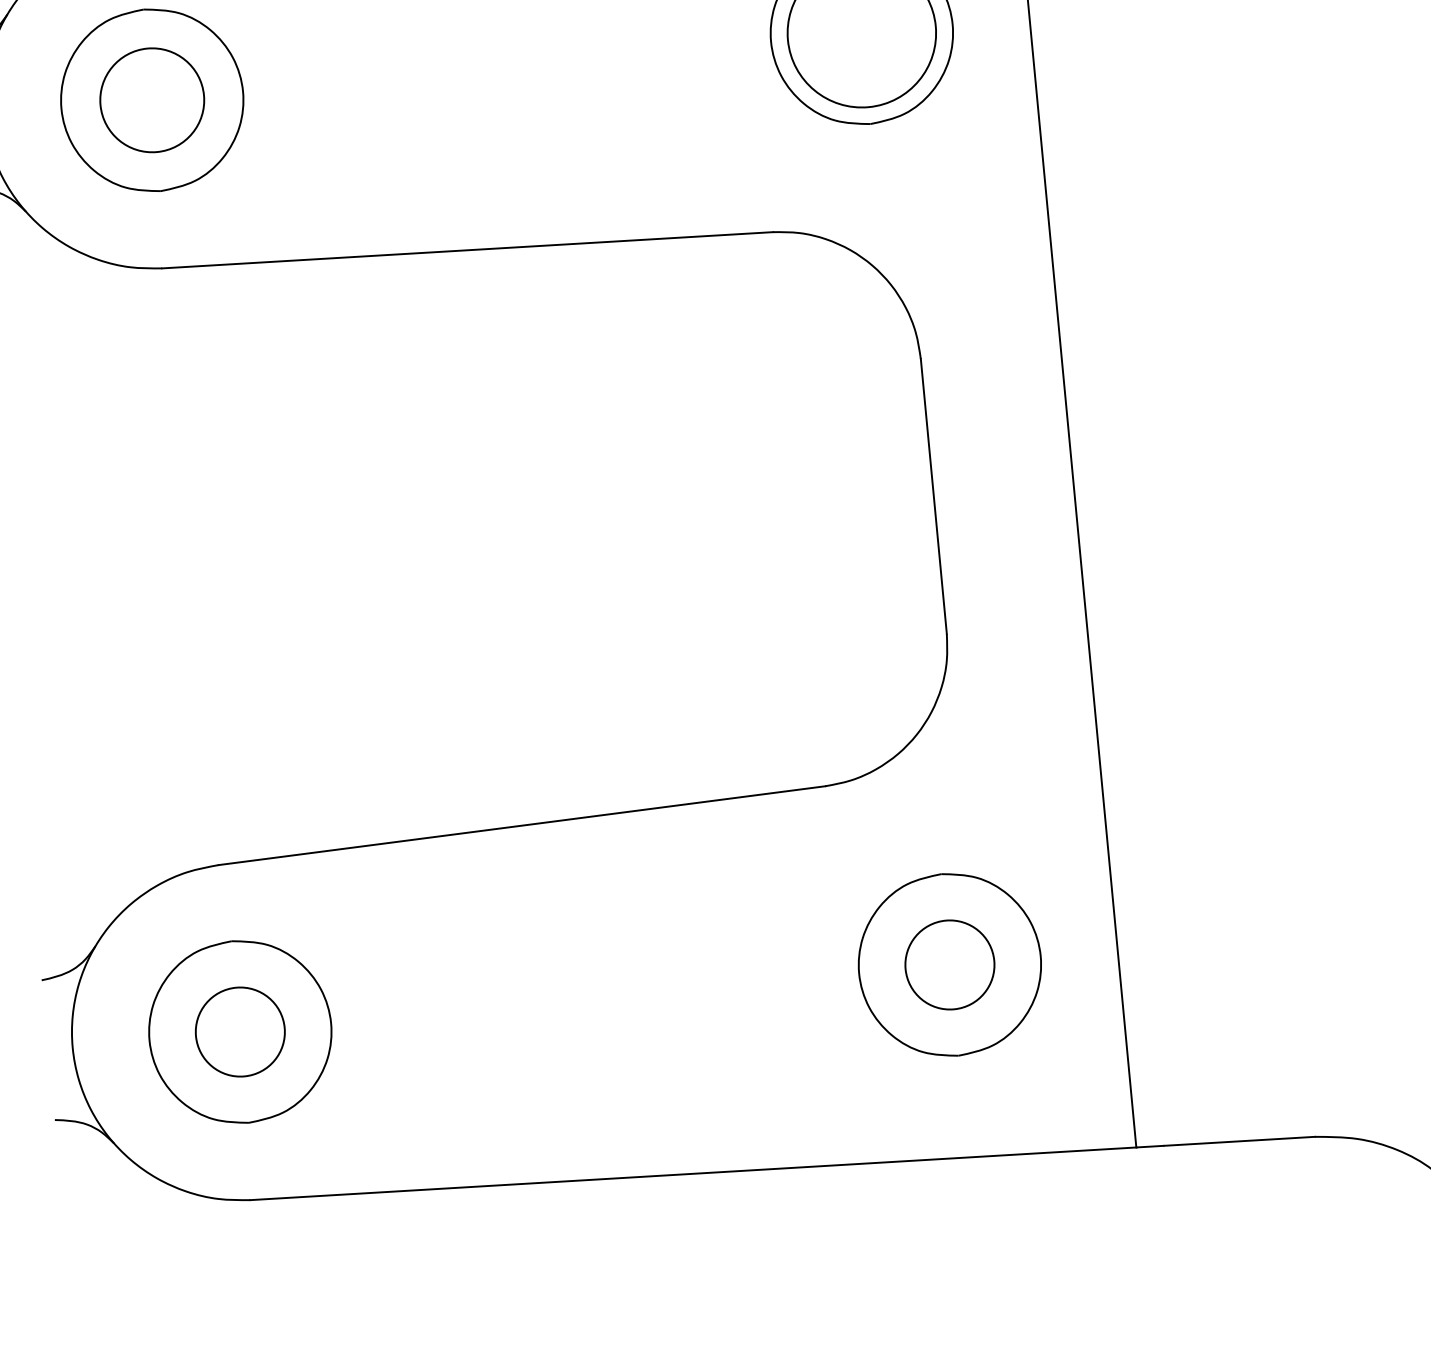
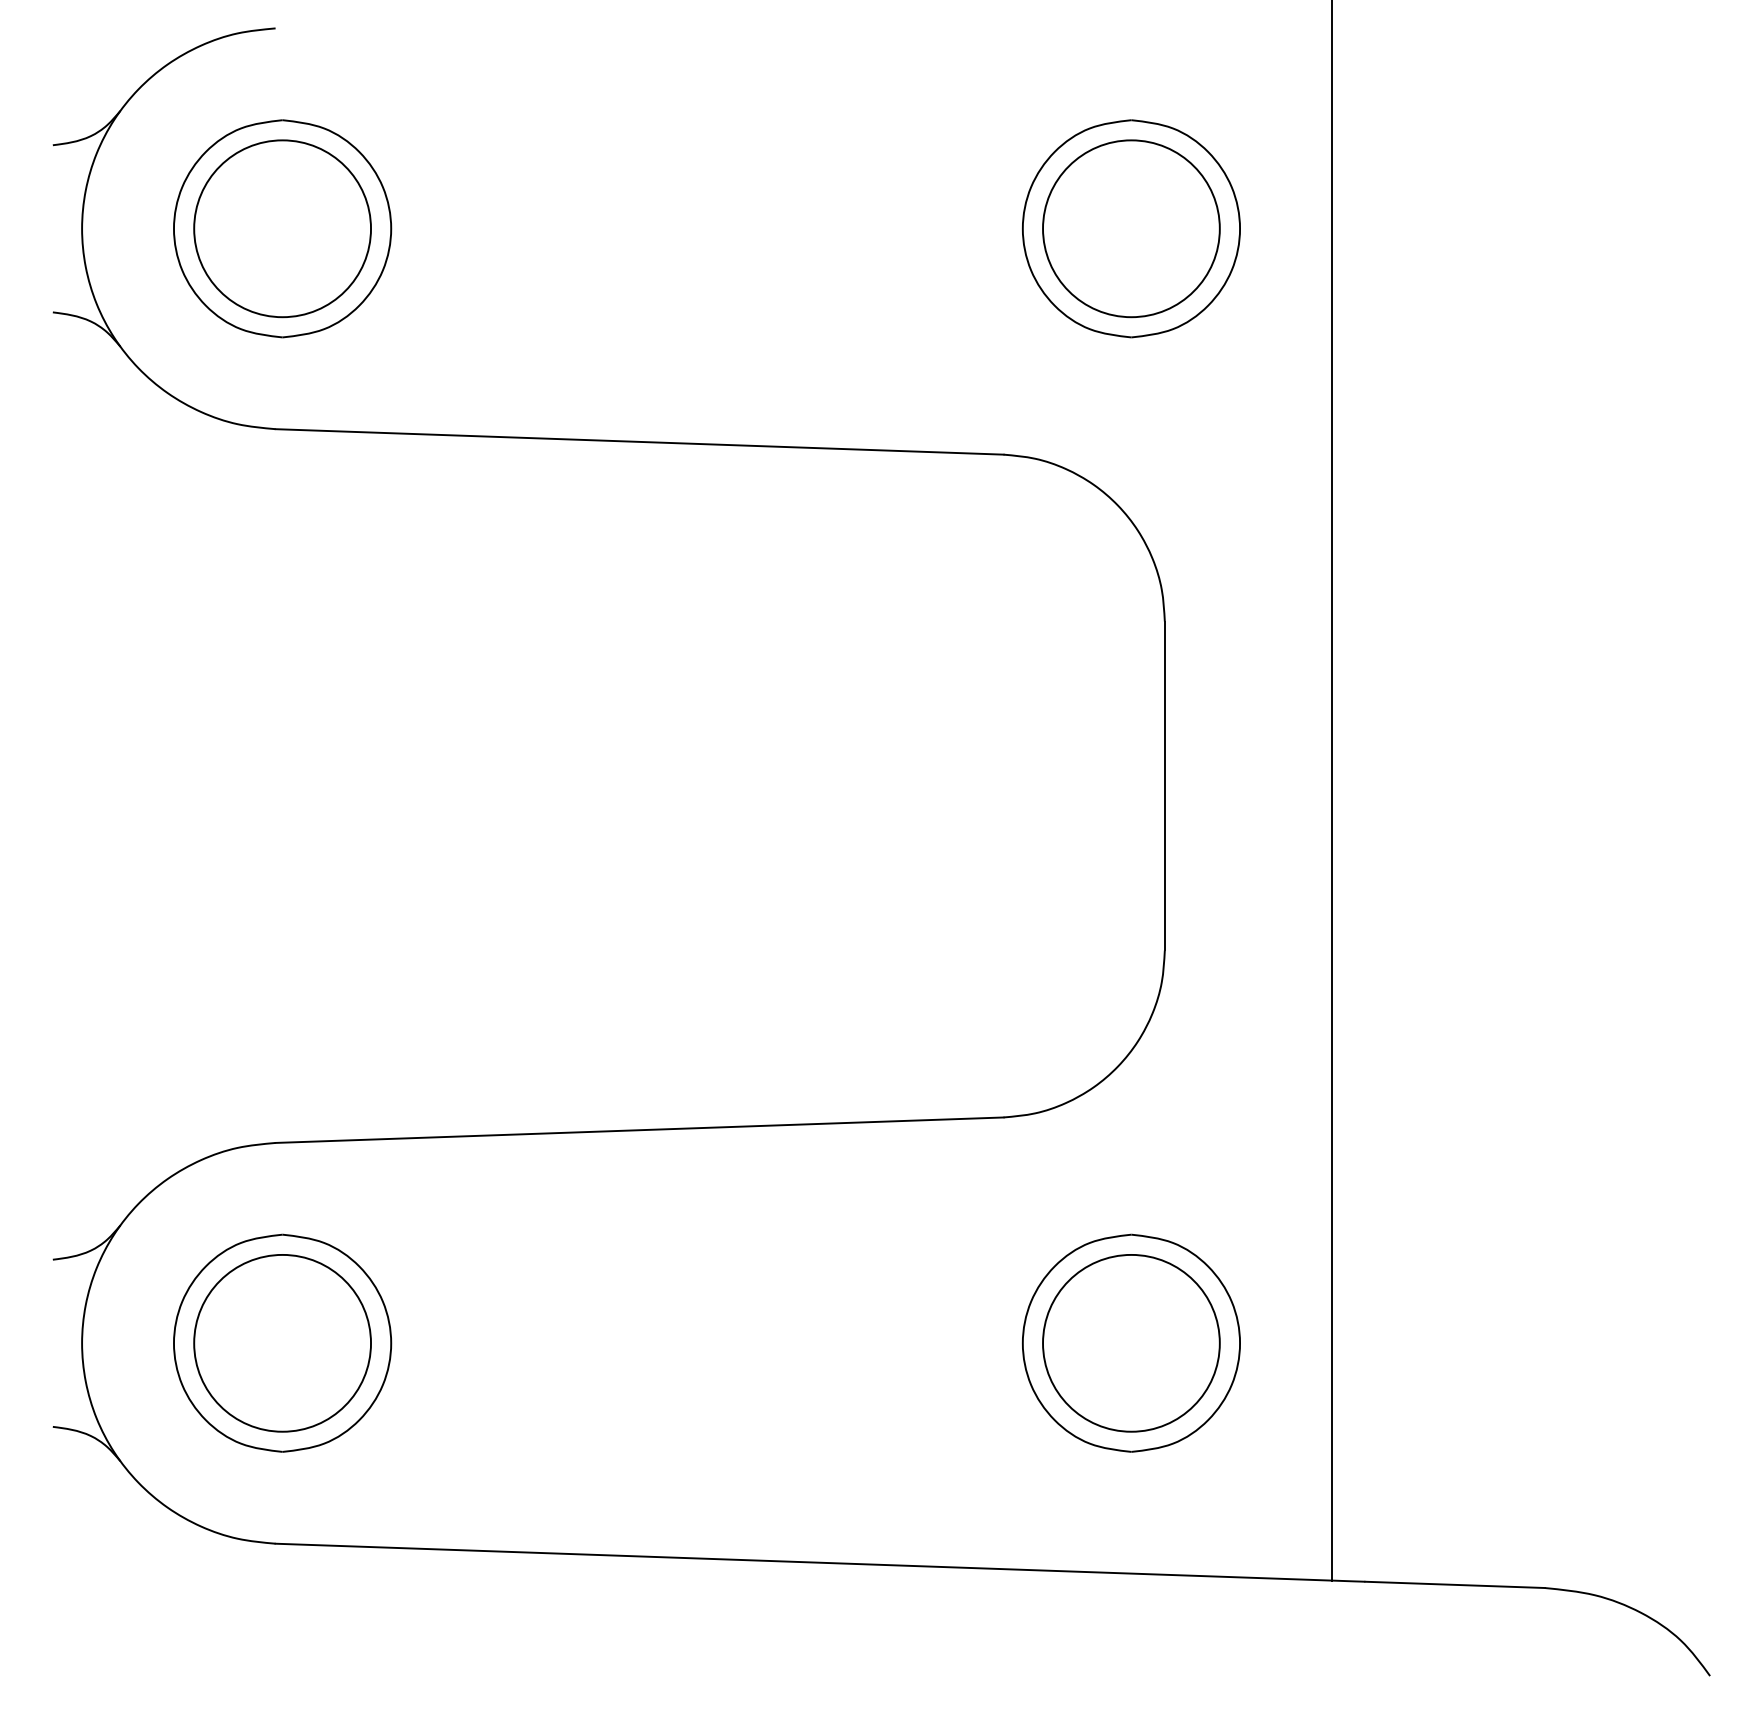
circle: (152, 100) -> (282, 228), size x1.43
circle: (949, 964) -> (1131, 1342), size x1.67
circle: (240, 1031) -> (282, 1342), size x1.67

